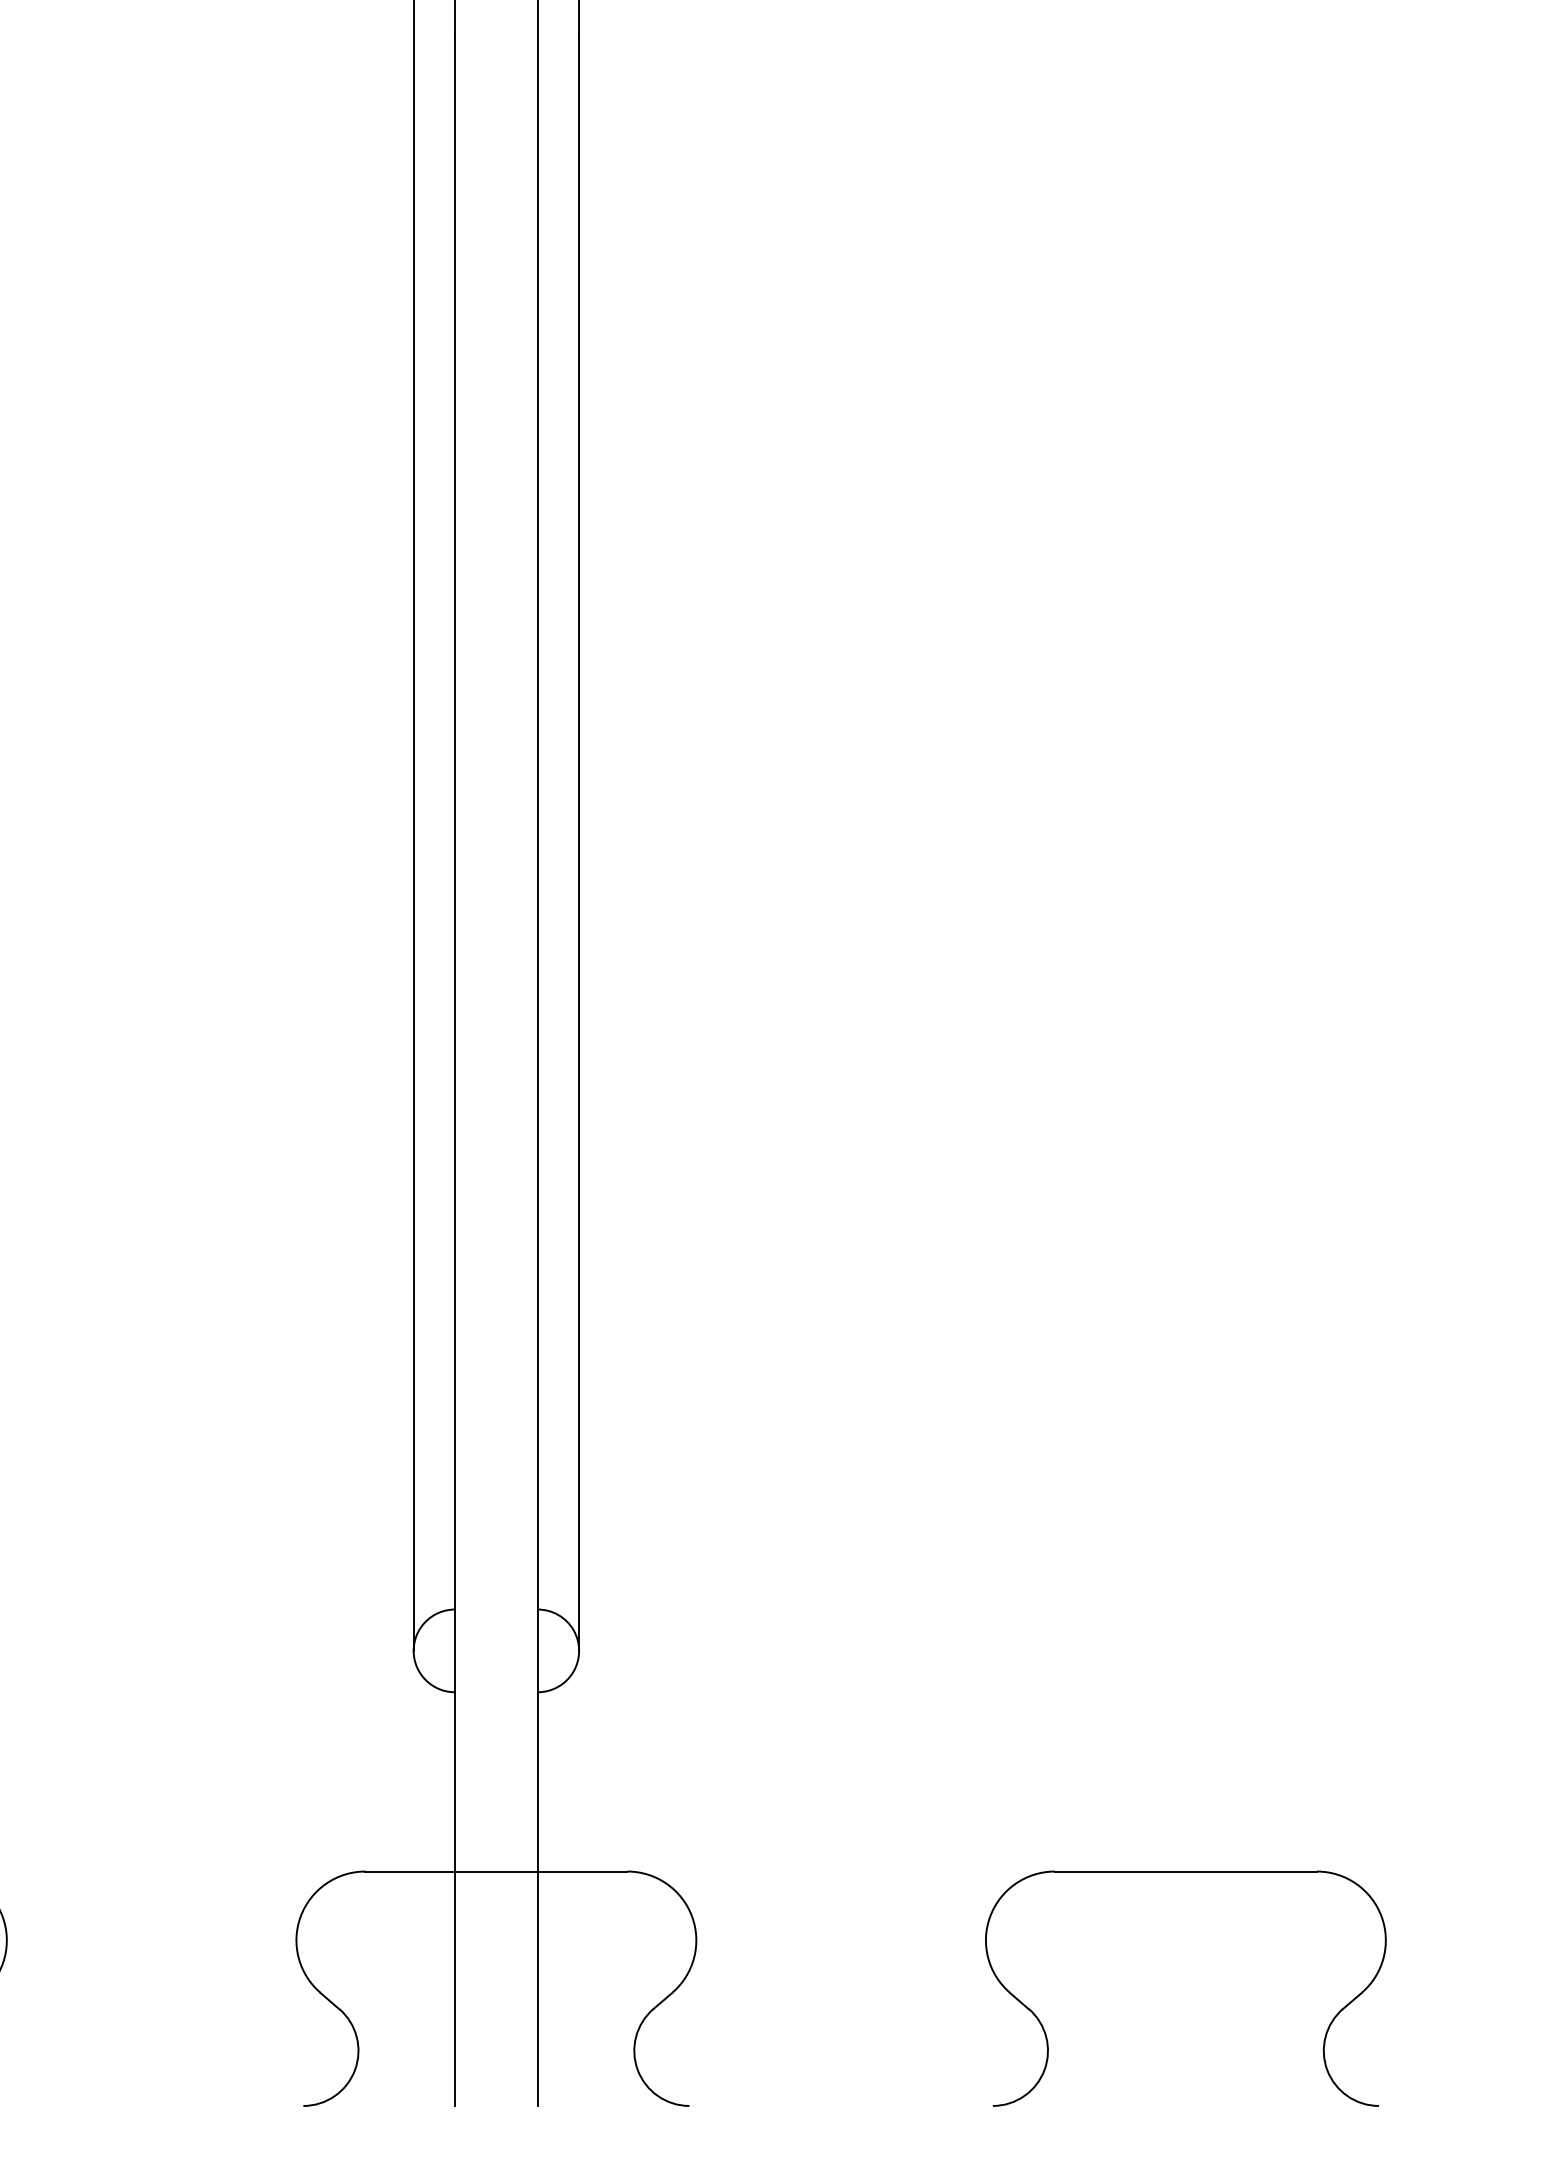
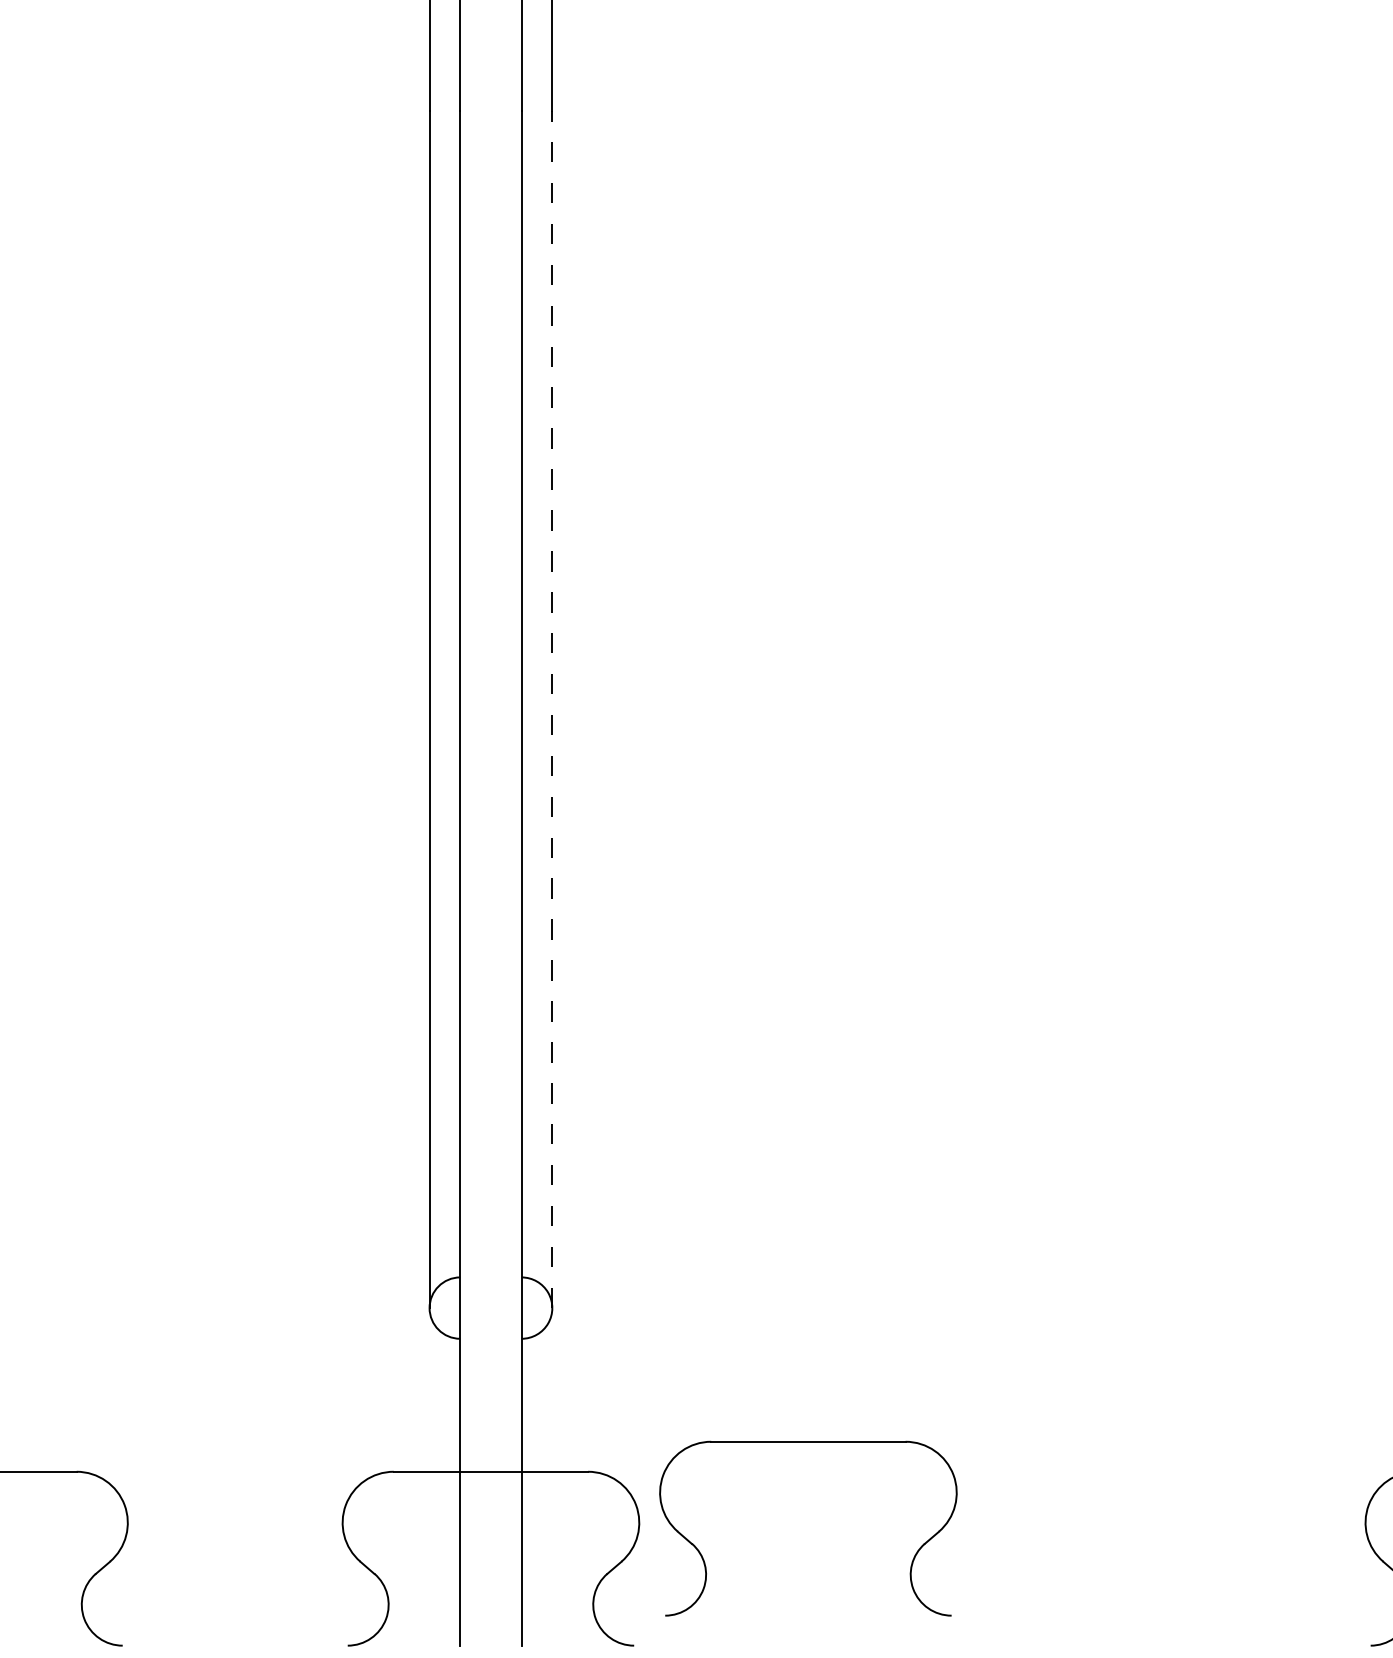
line: (579, 843) -> (552, 709), solid -> dashed
part: (1186, 1872) -> (808, 1442), moved

